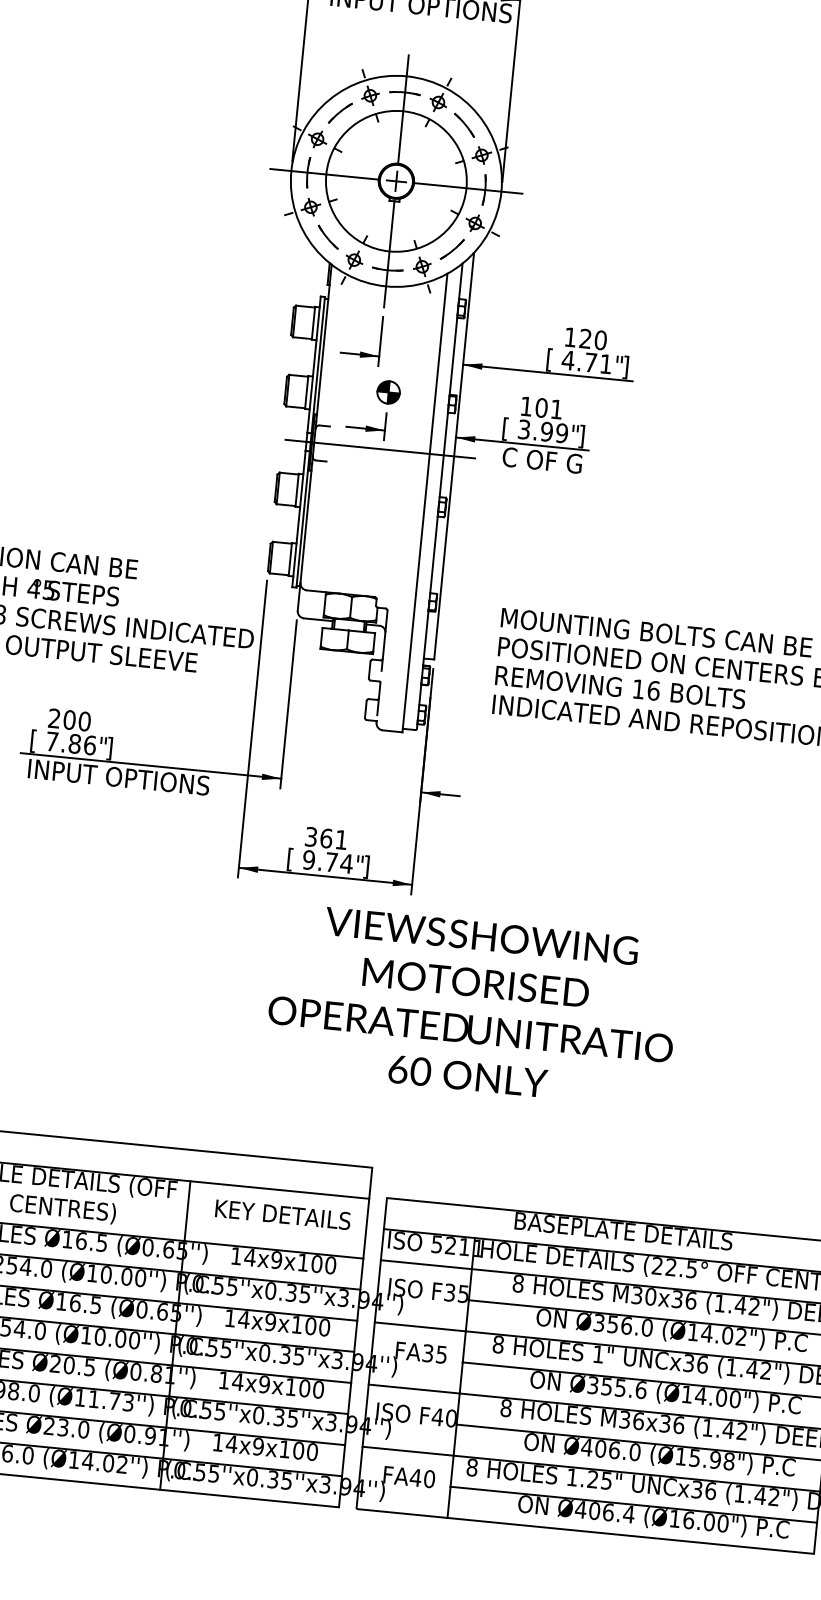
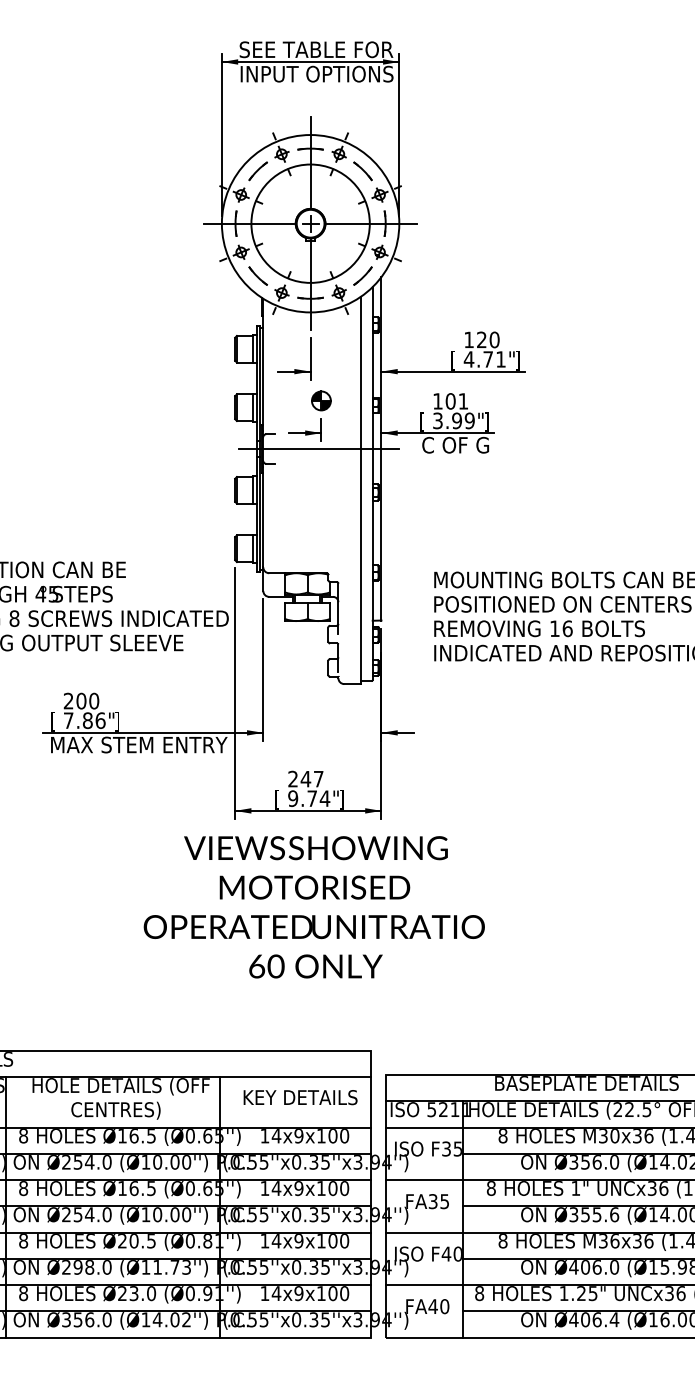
text: (134, 778) -> (140, 744), INPUT OPTIONS -> MAX STEM ENTRY
text: (325, 837) -> (305, 778), 361 -> 247
text: (471, 1006) -> (313, 907), moved

